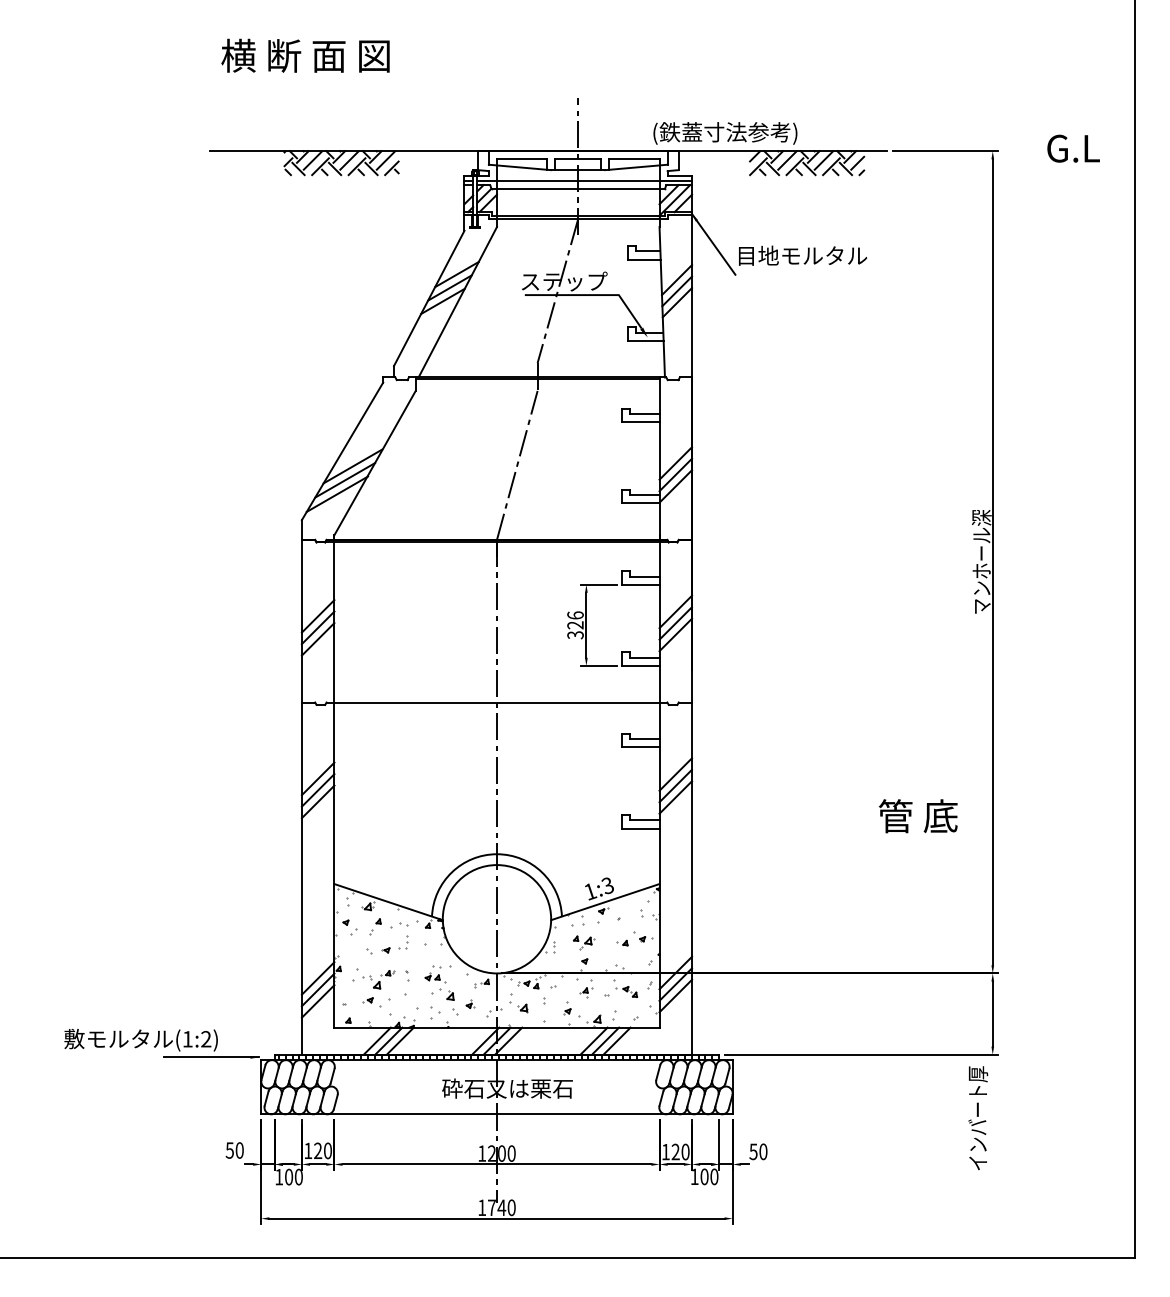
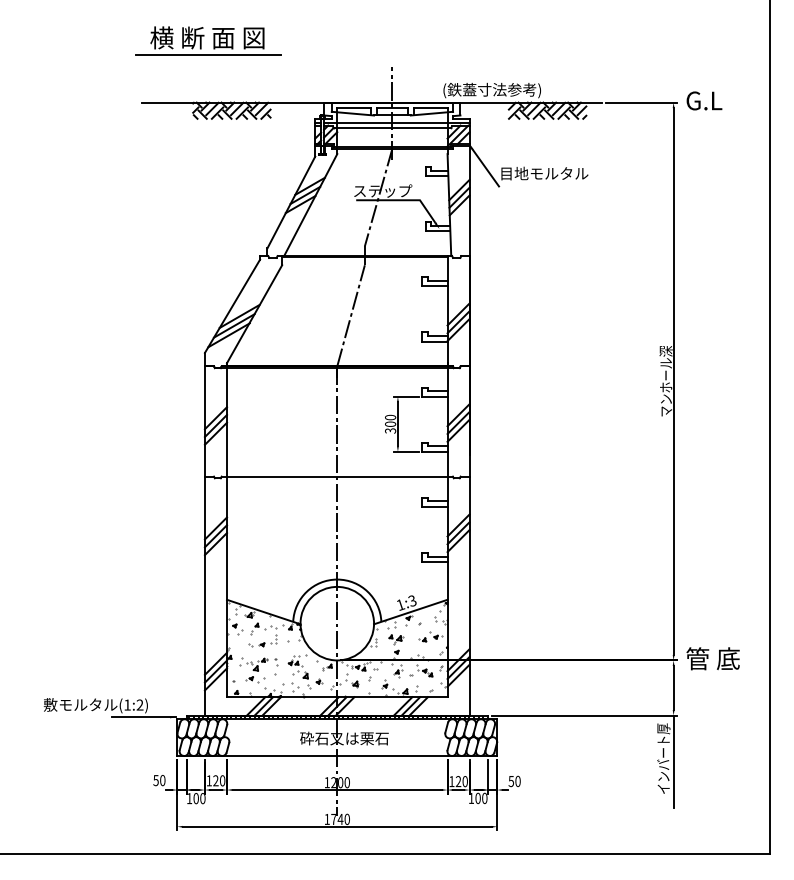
line: (307, 80) -> (208, 54), added
text: (1073, 148) -> (704, 100), moved
text: (575, 619) -> (390, 420), 326 -> 300
text: (917, 815) -> (712, 658), moved
line: (992, 1122) -> (673, 761), added

